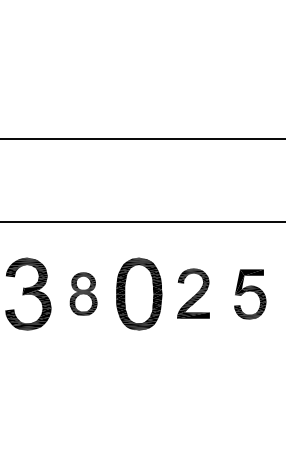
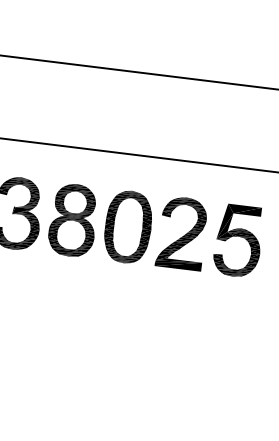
part: (83, 293) -> (73, 219), size x1.67
part: (193, 293) -> (182, 233), size x1.43
part: (250, 294) -> (238, 241), size x1.43

